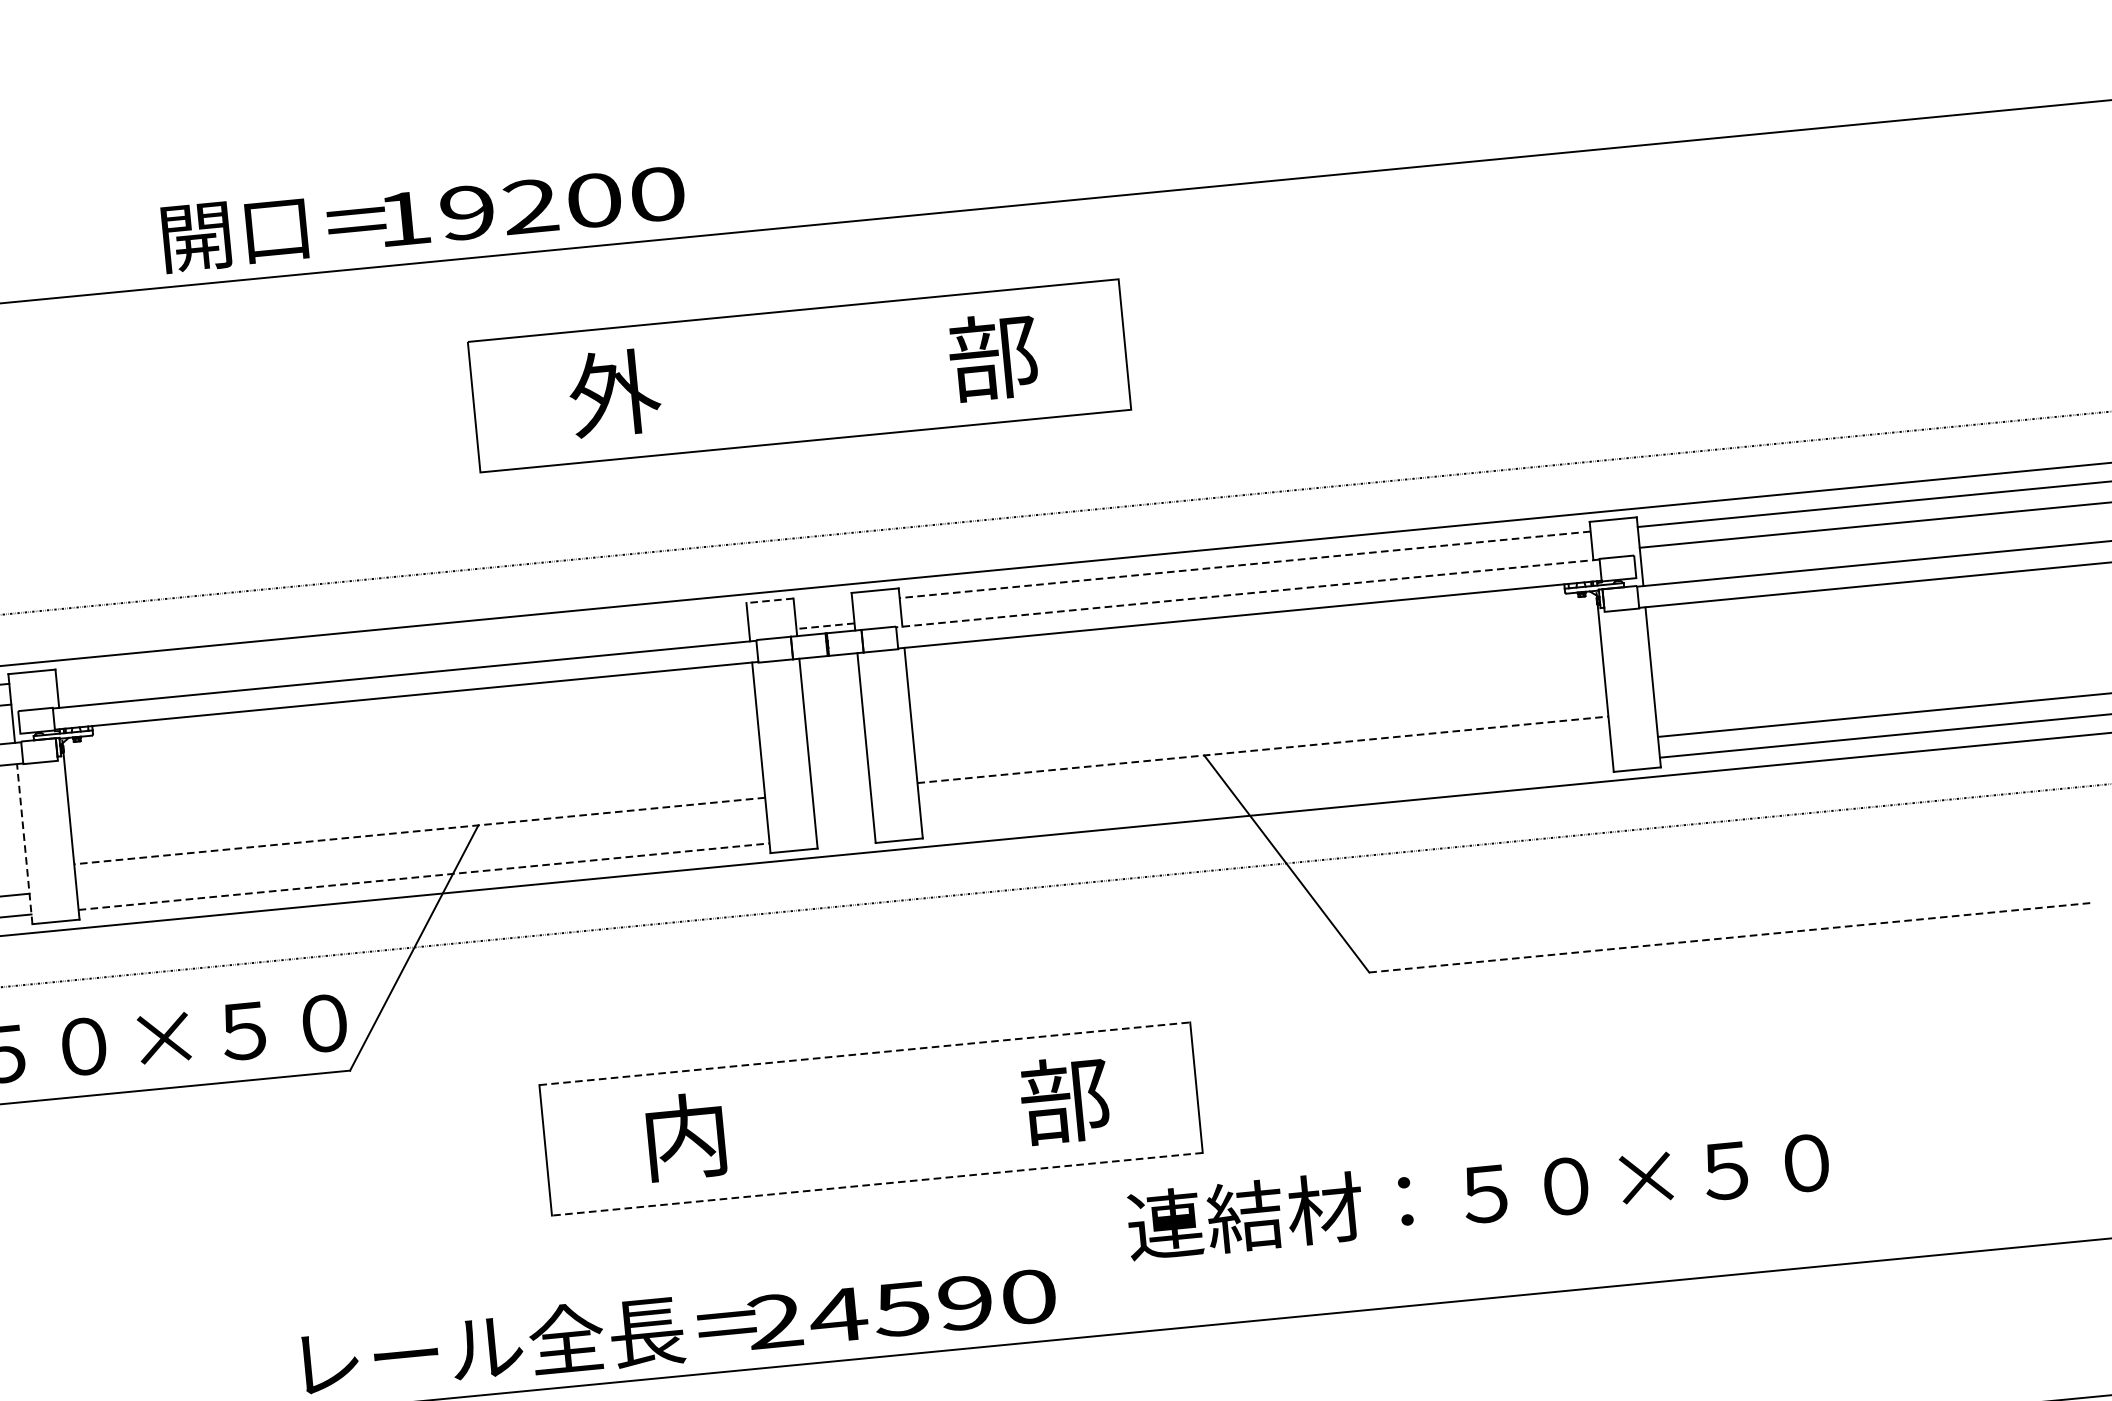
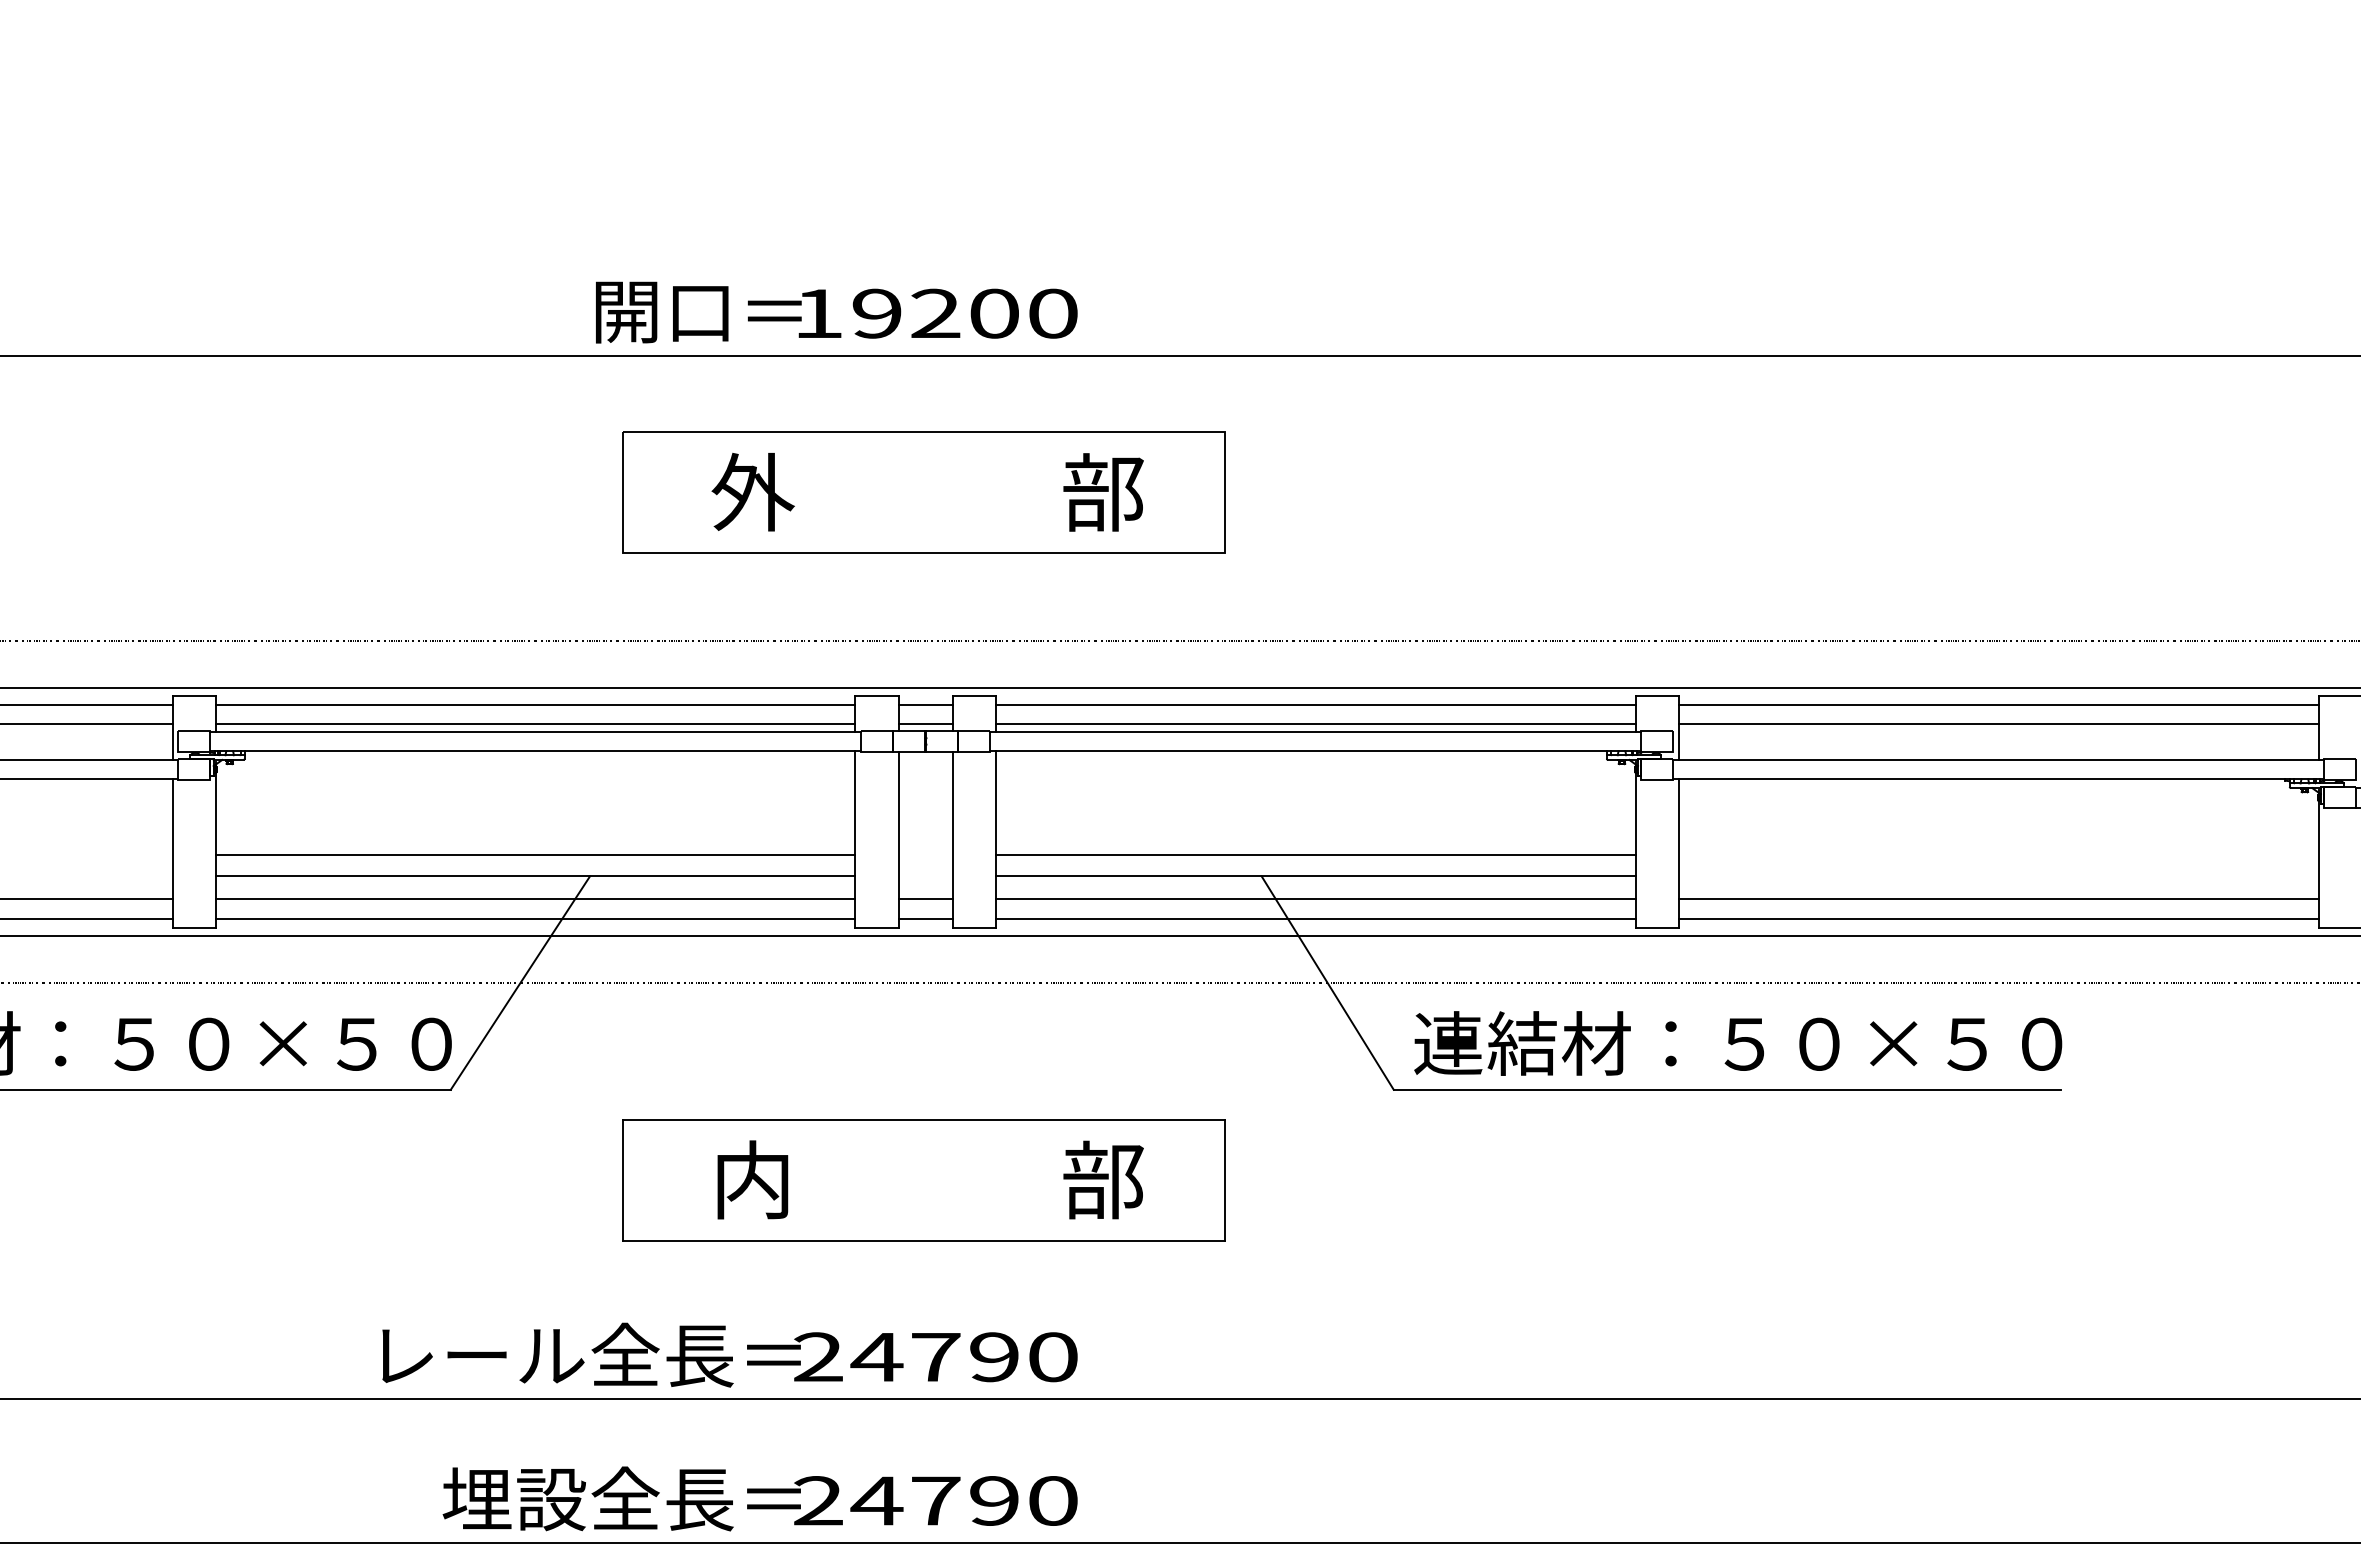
text: (423, 215) -> (836, 312), moved
line: (1244, 565) -> (1315, 705), dashed -> solid
line: (1246, 585) -> (1315, 724), added
line: (1247, 593) -> (1315, 731), dashed -> solid
line: (770, 601) -> (877, 696), dashed -> solid
line: (823, 605) -> (925, 705), added
line: (825, 626) -> (925, 724), dashed -> solid
line: (401, 646) -> (535, 705), added
line: (403, 666) -> (535, 724), added
line: (1260, 726) -> (1315, 854), added
line: (1262, 750) -> (1315, 876), dashed -> solid
line: (1264, 774) -> (1315, 899), added
line: (1266, 795) -> (1315, 918), added
line: (417, 807) -> (535, 854), added
line: (843, 815) -> (925, 899), added
line: (419, 831) -> (535, 876), dashed -> solid
line: (845, 836) -> (925, 918), added
line: (24, 843) -> (172, 852), dashed -> solid
line: (421, 856) -> (535, 899), added
line: (423, 876) -> (535, 918), dashed -> solid
line: (1729, 937) -> (1727, 1089), dashed -> solid
line: (865, 1053) -> (924, 1119), dashed -> solid
line: (876, 1184) -> (923, 1240), dashed -> solid
text: (1478, 1193) -> (1738, 1043), moved
text: (901, 1309) -> (935, 1357), 24590 -> 24790

